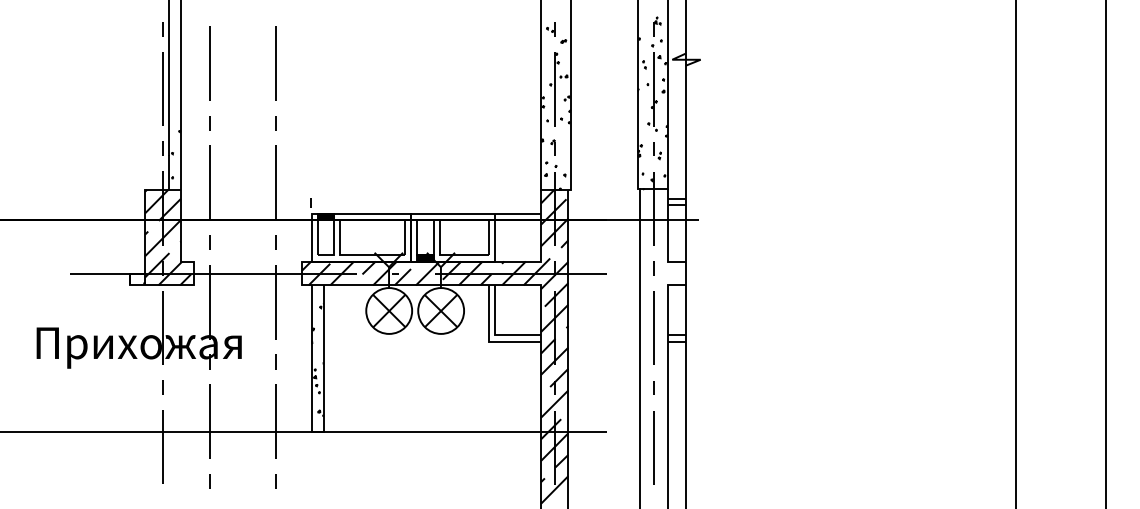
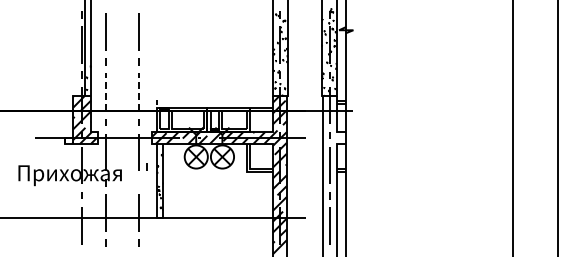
line: (209, 183) -> (105, 92), solid -> dashed
line: (276, 183) -> (139, 92), solid -> dashed
line: (274, 361) -> (146, 166), moved

